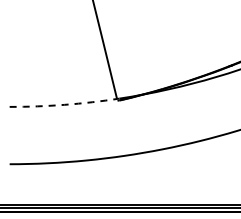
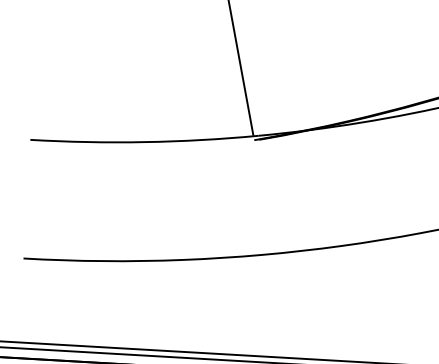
arc: (64, 104) -> (144, 141), dashed -> solid

